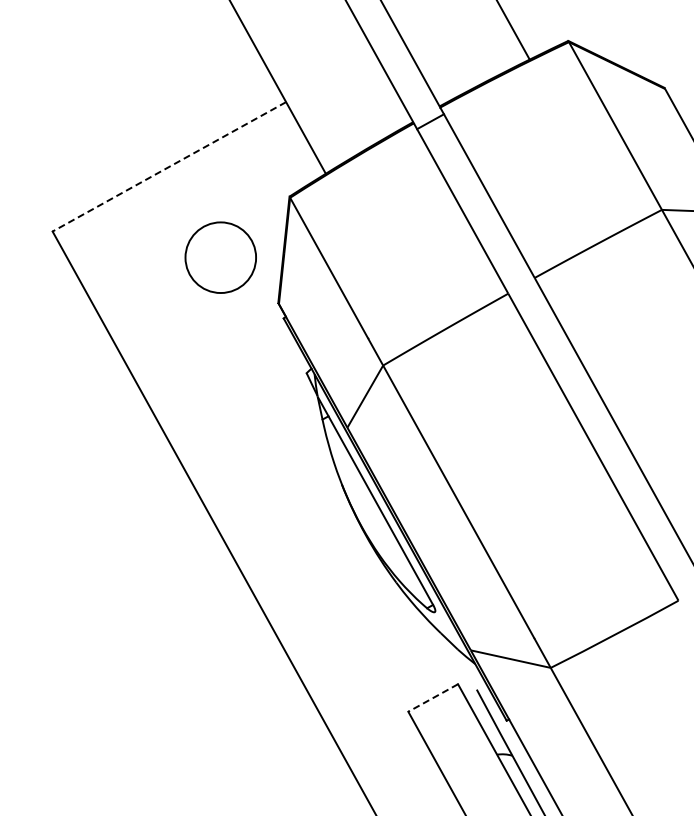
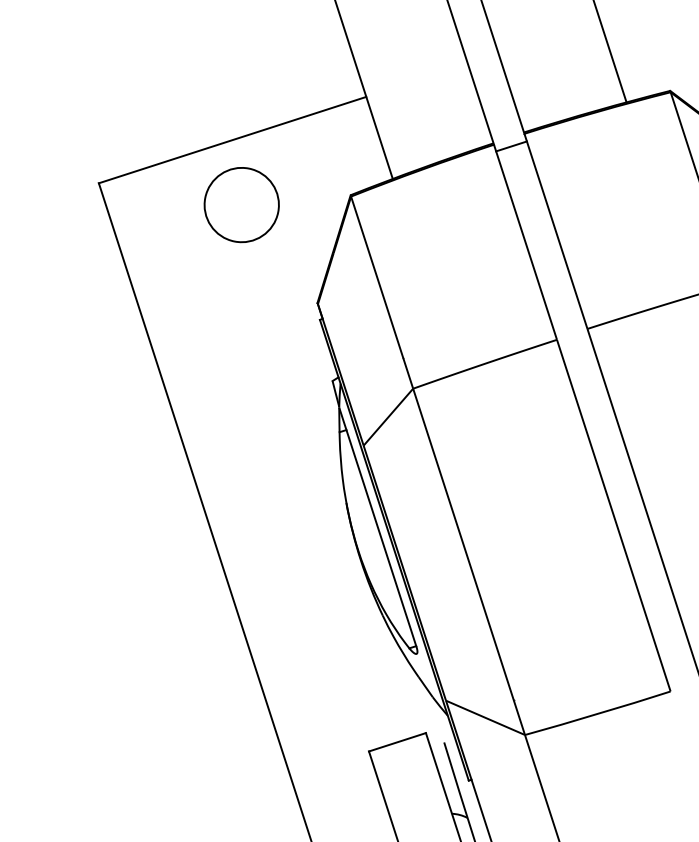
line: (168, 167) -> (231, 140), dashed -> solid
circle: (220, 257) -> (241, 204), moved
line: (432, 698) -> (396, 742), dashed -> solid

